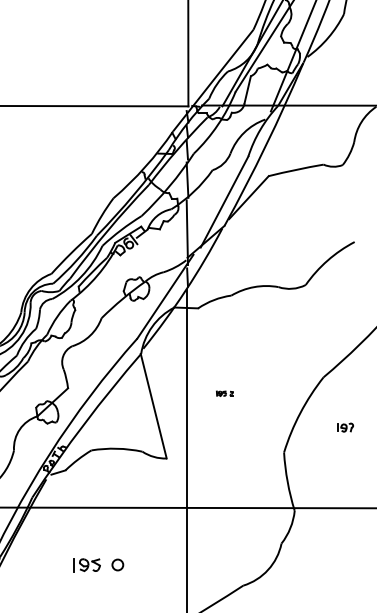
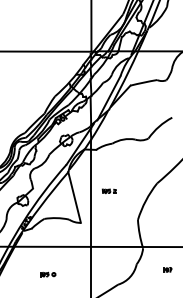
part: (223, 393) -> (108, 191), size x1.67
part: (344, 426) -> (167, 269), moved
part: (100, 564) -> (48, 274), size x0.62

